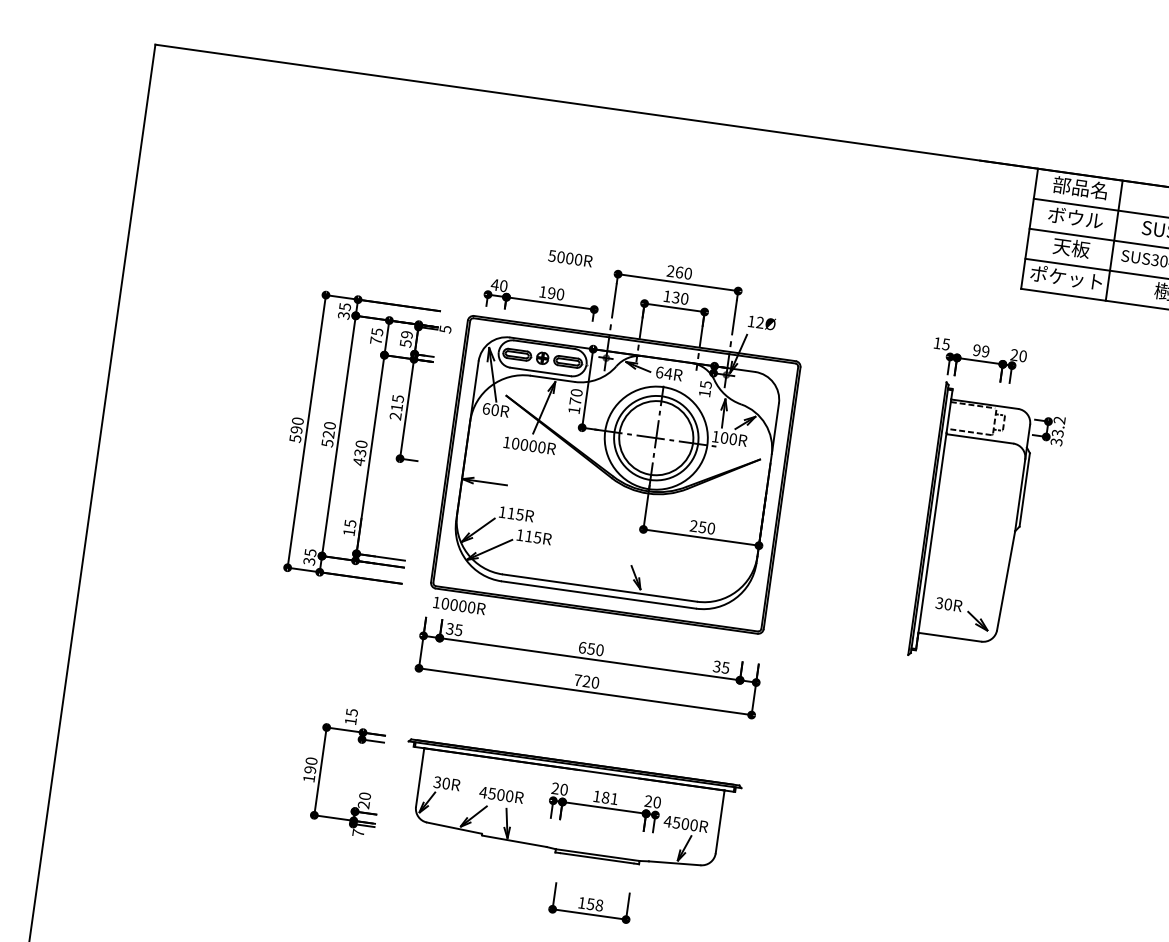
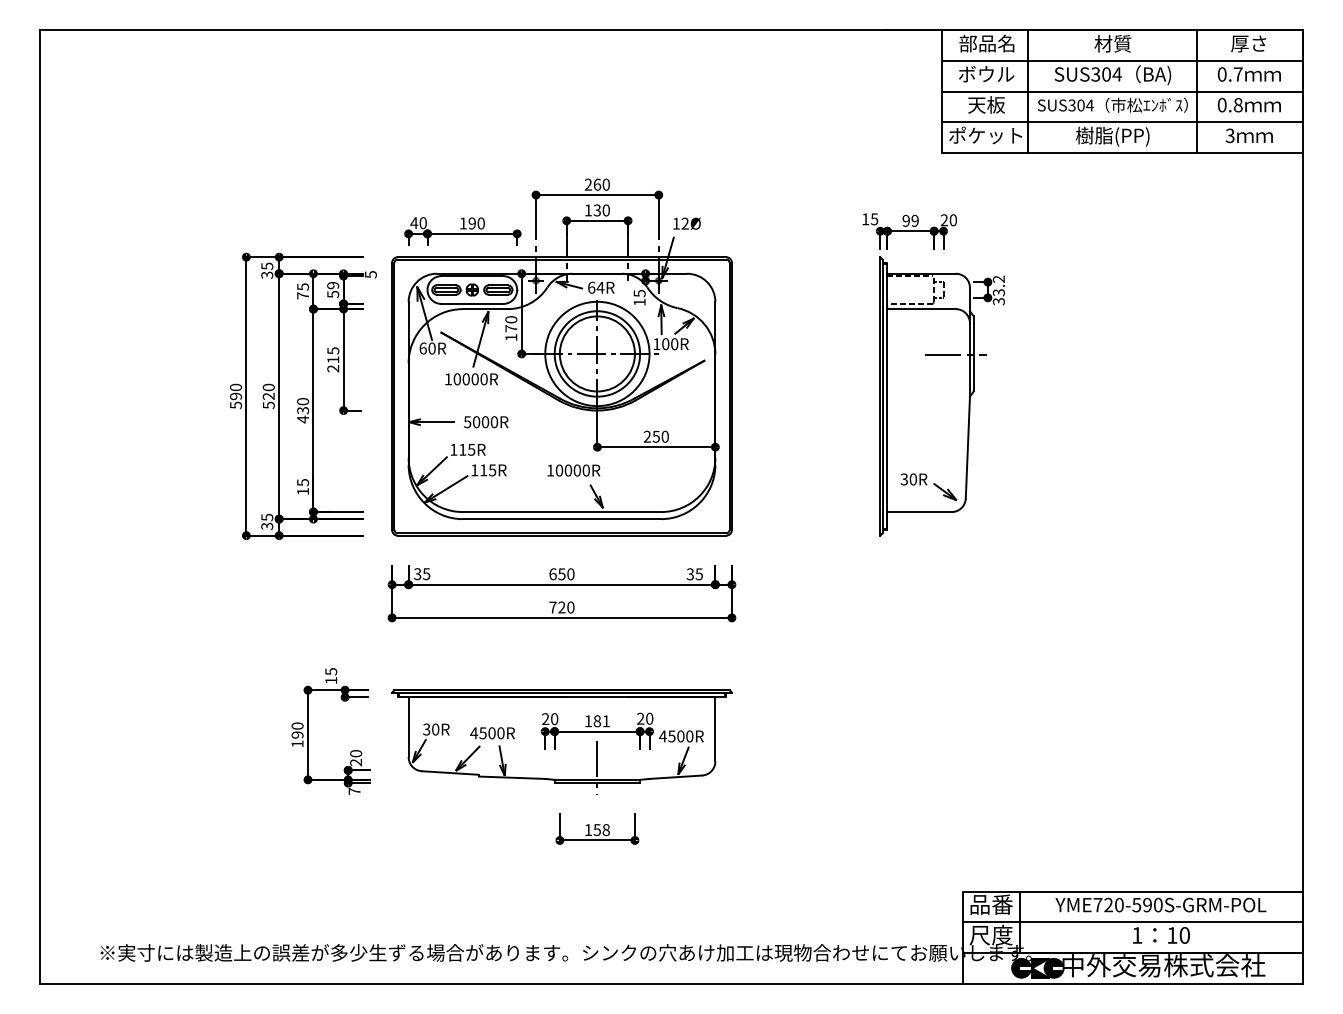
text: (569, 258) -> (485, 422), moved
line: (1007, 488) -> (956, 354), added
text: (459, 605) -> (573, 470), moved
line: (599, 843) -> (597, 767), added

